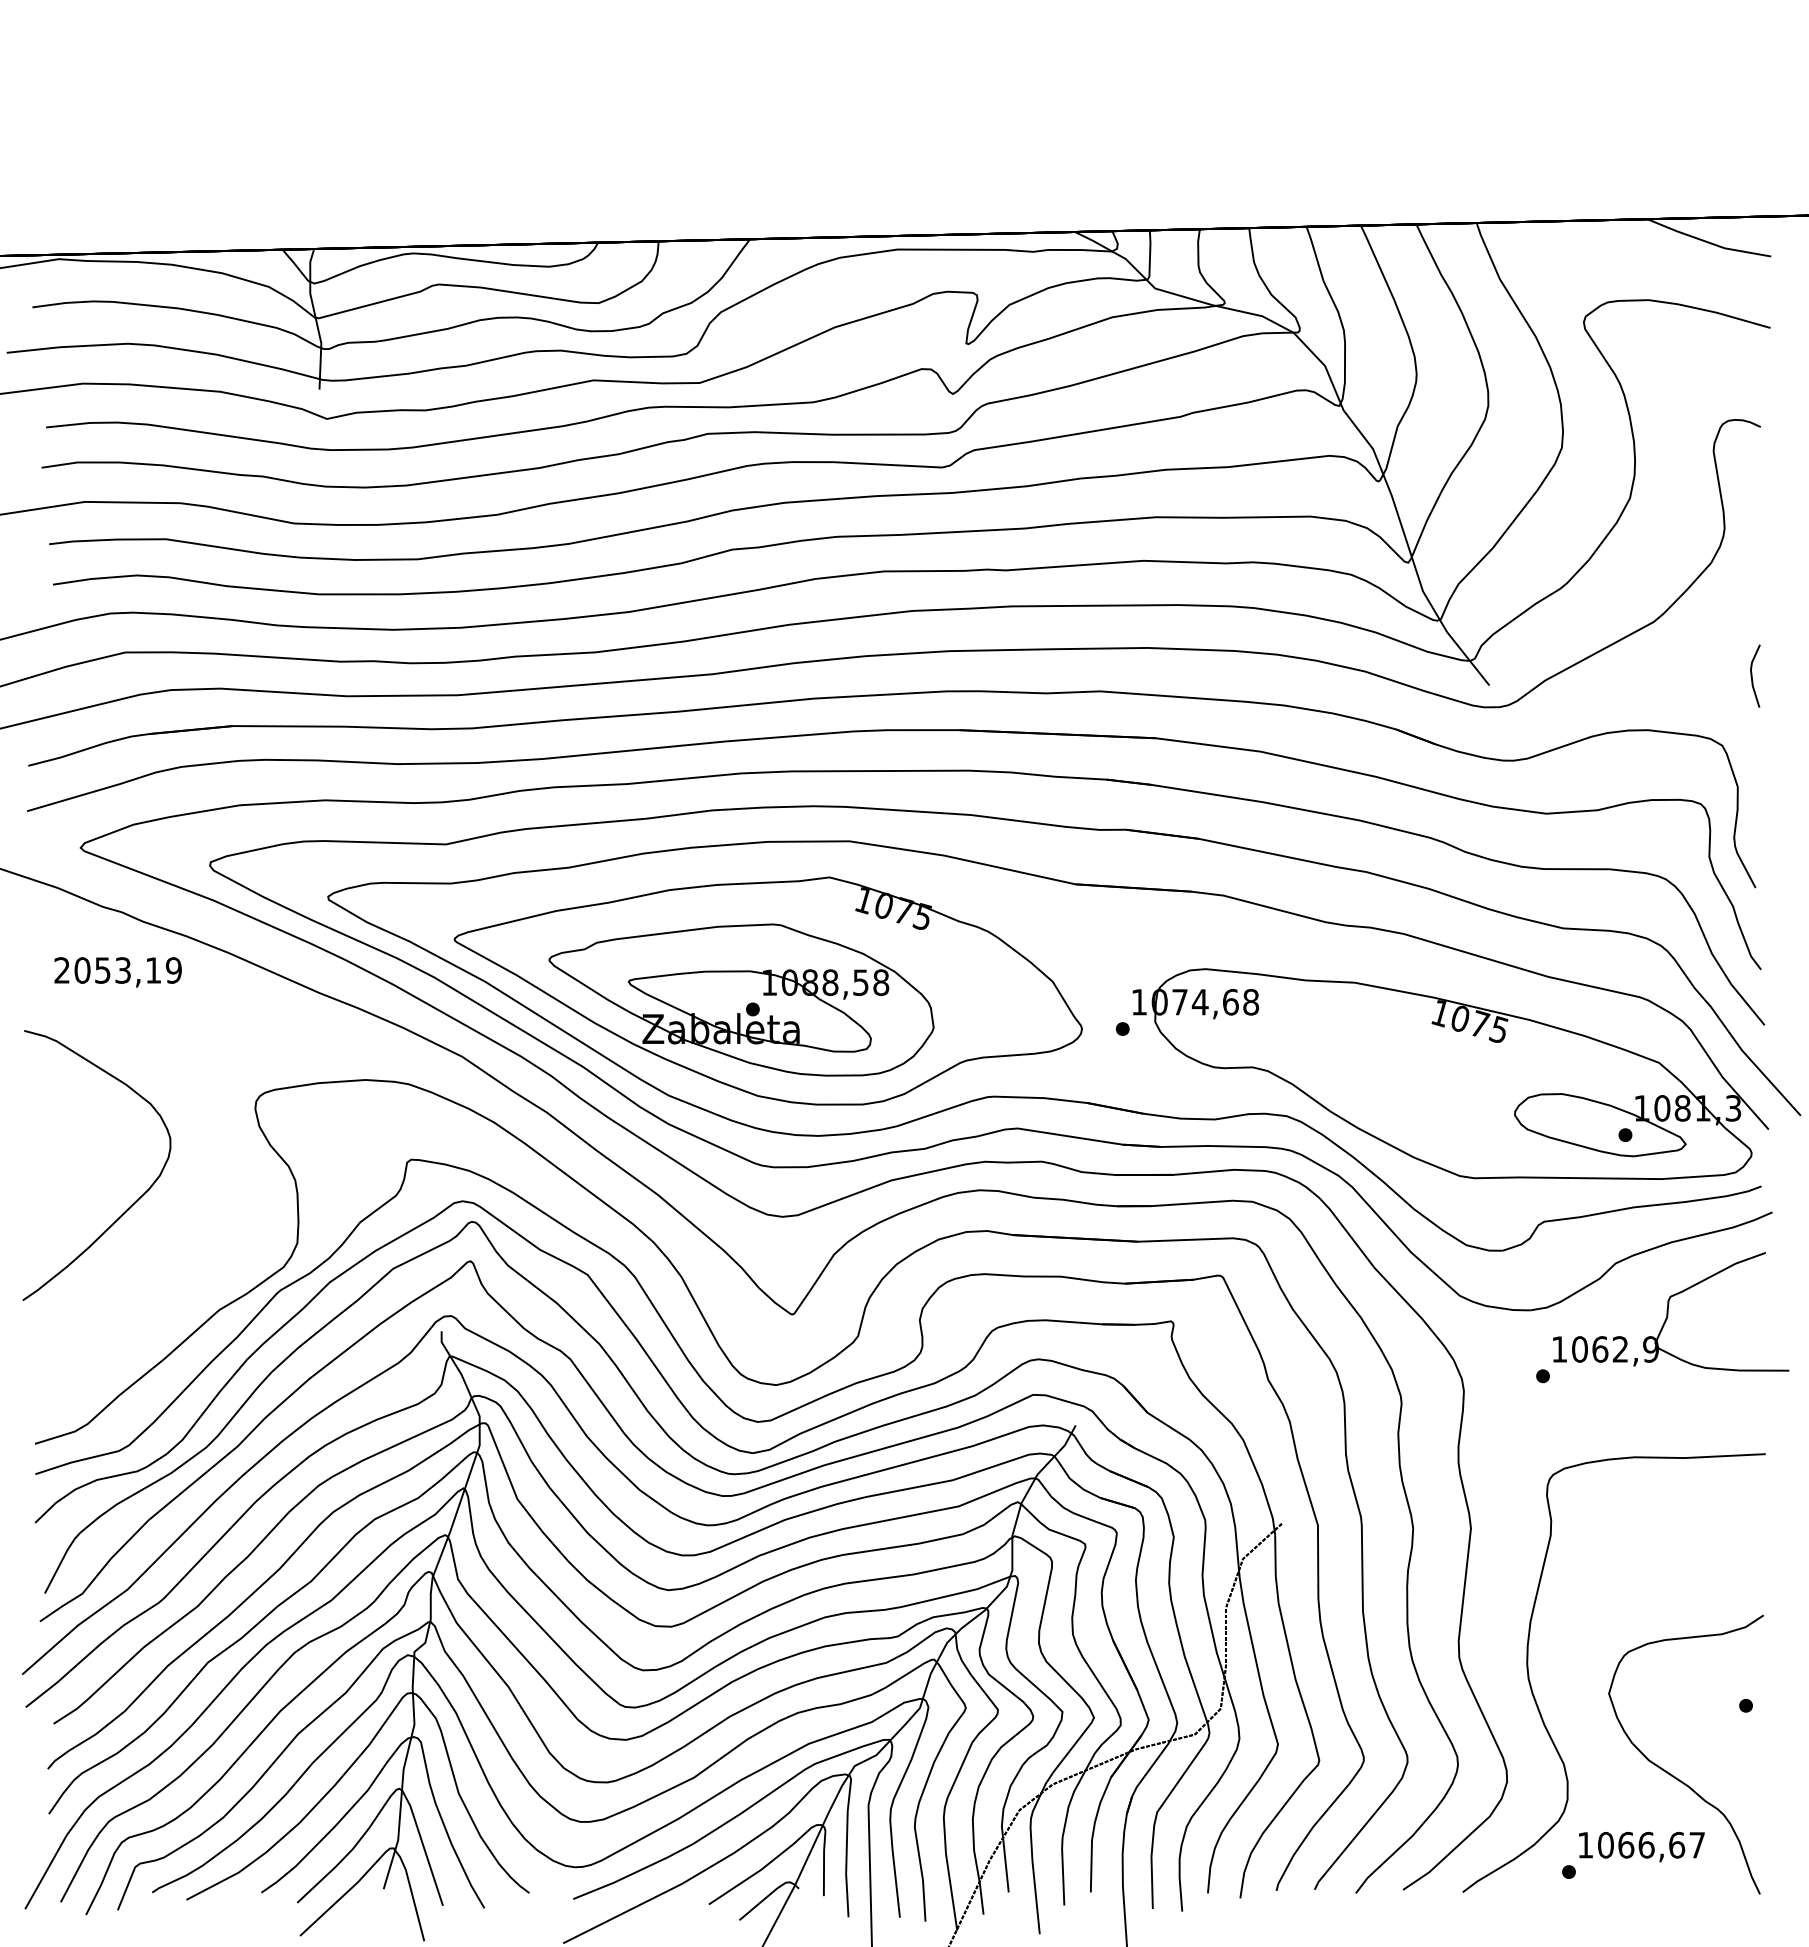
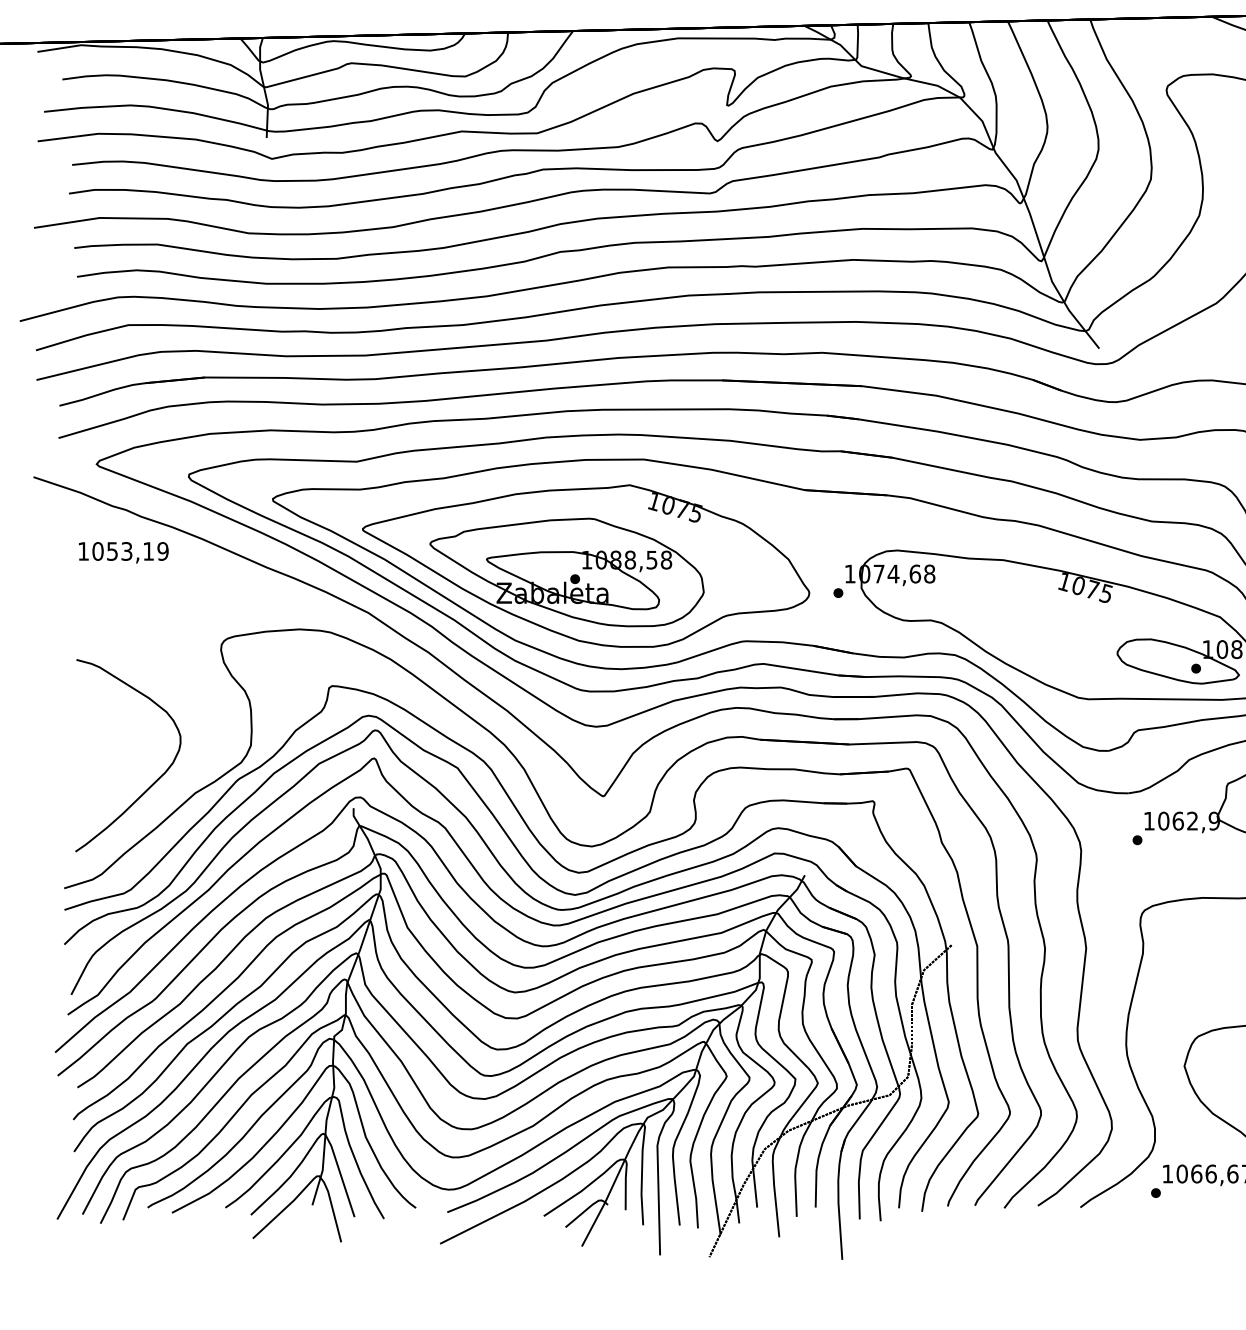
text: (61, 970) -> (83, 551), 2053,19 -> 1053,19
curve: (133, 1202) -> (154, 782), moved

